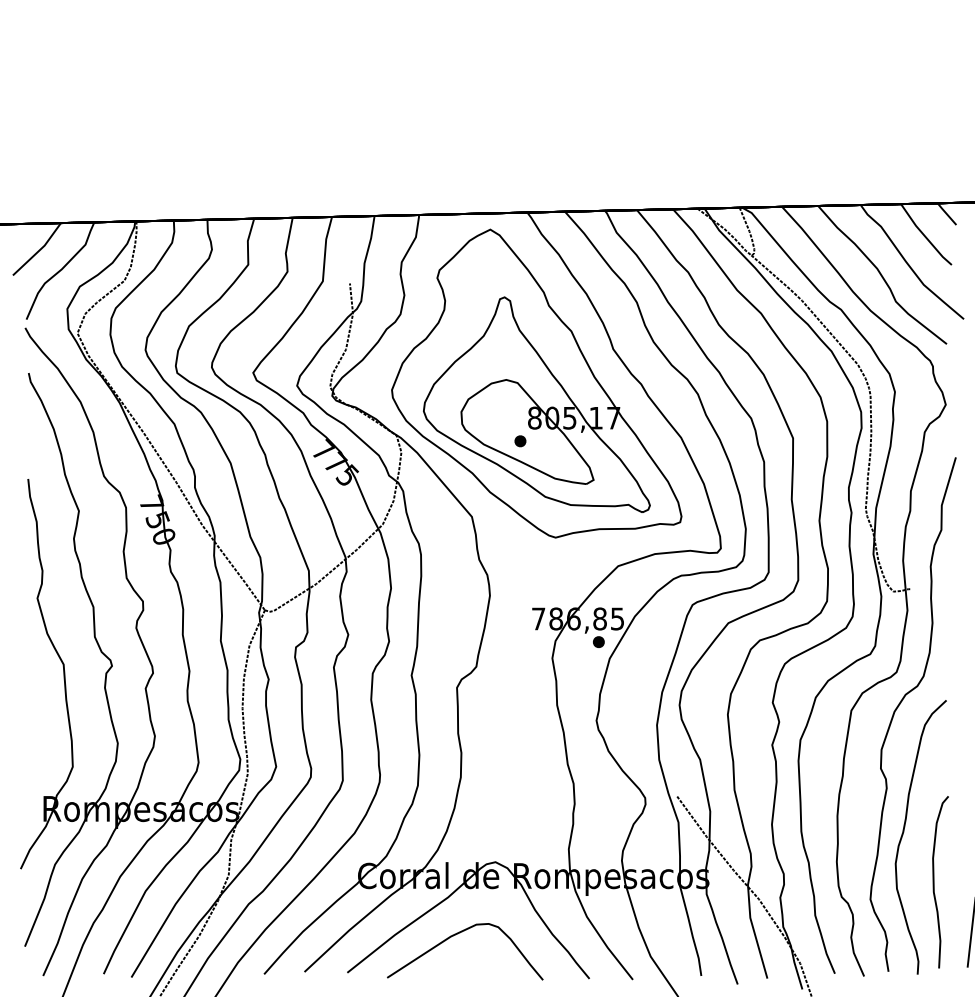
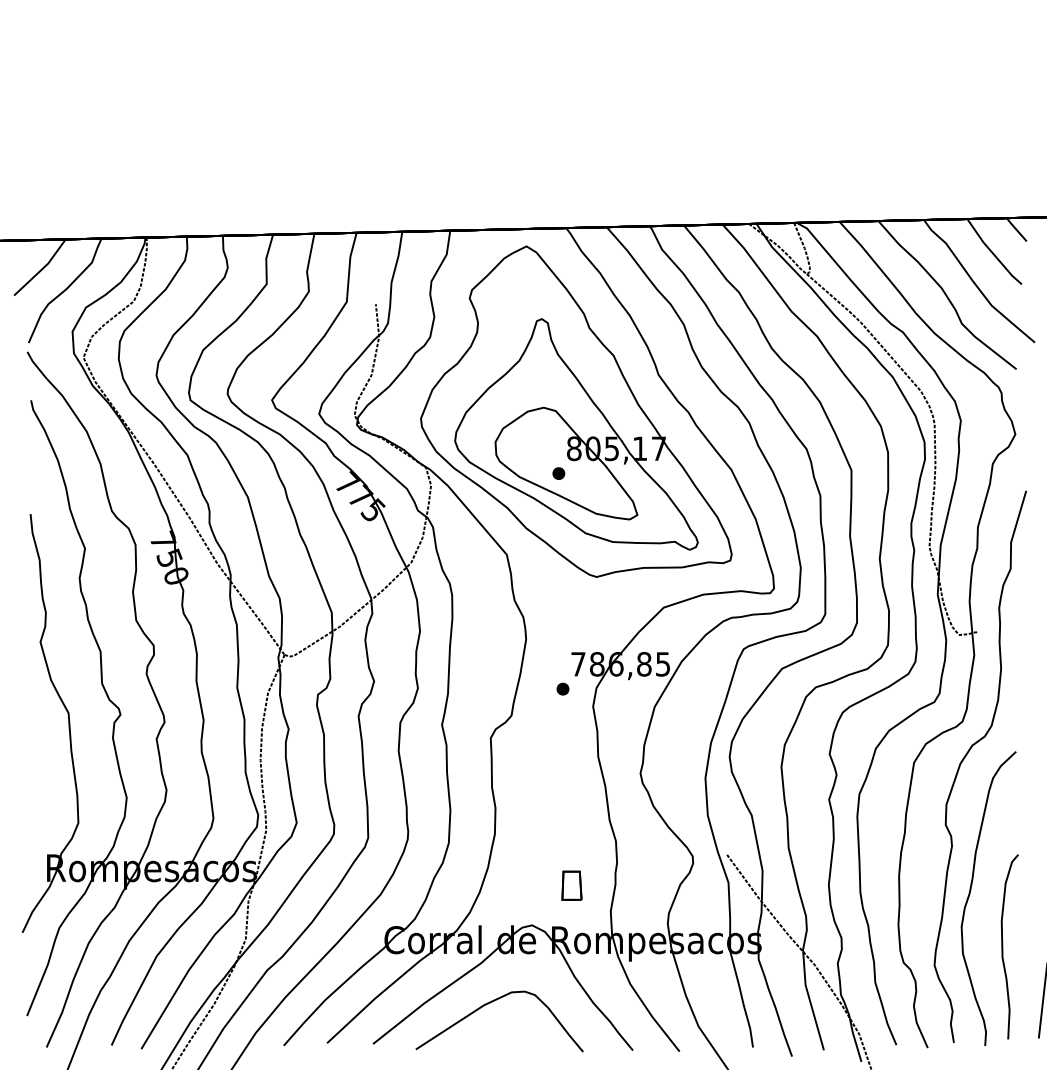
part: (598, 641) -> (562, 688), moved
part: (532, 825) -> (571, 885), added

